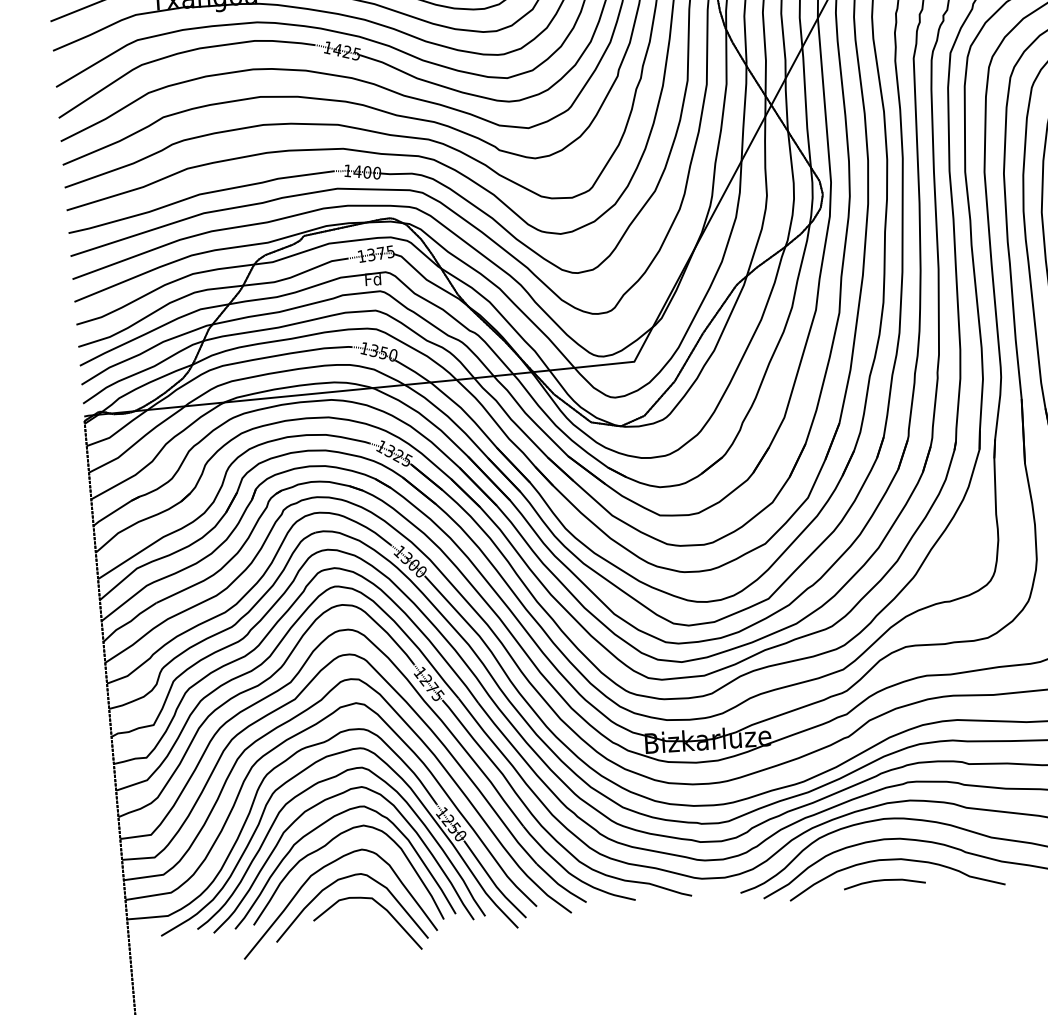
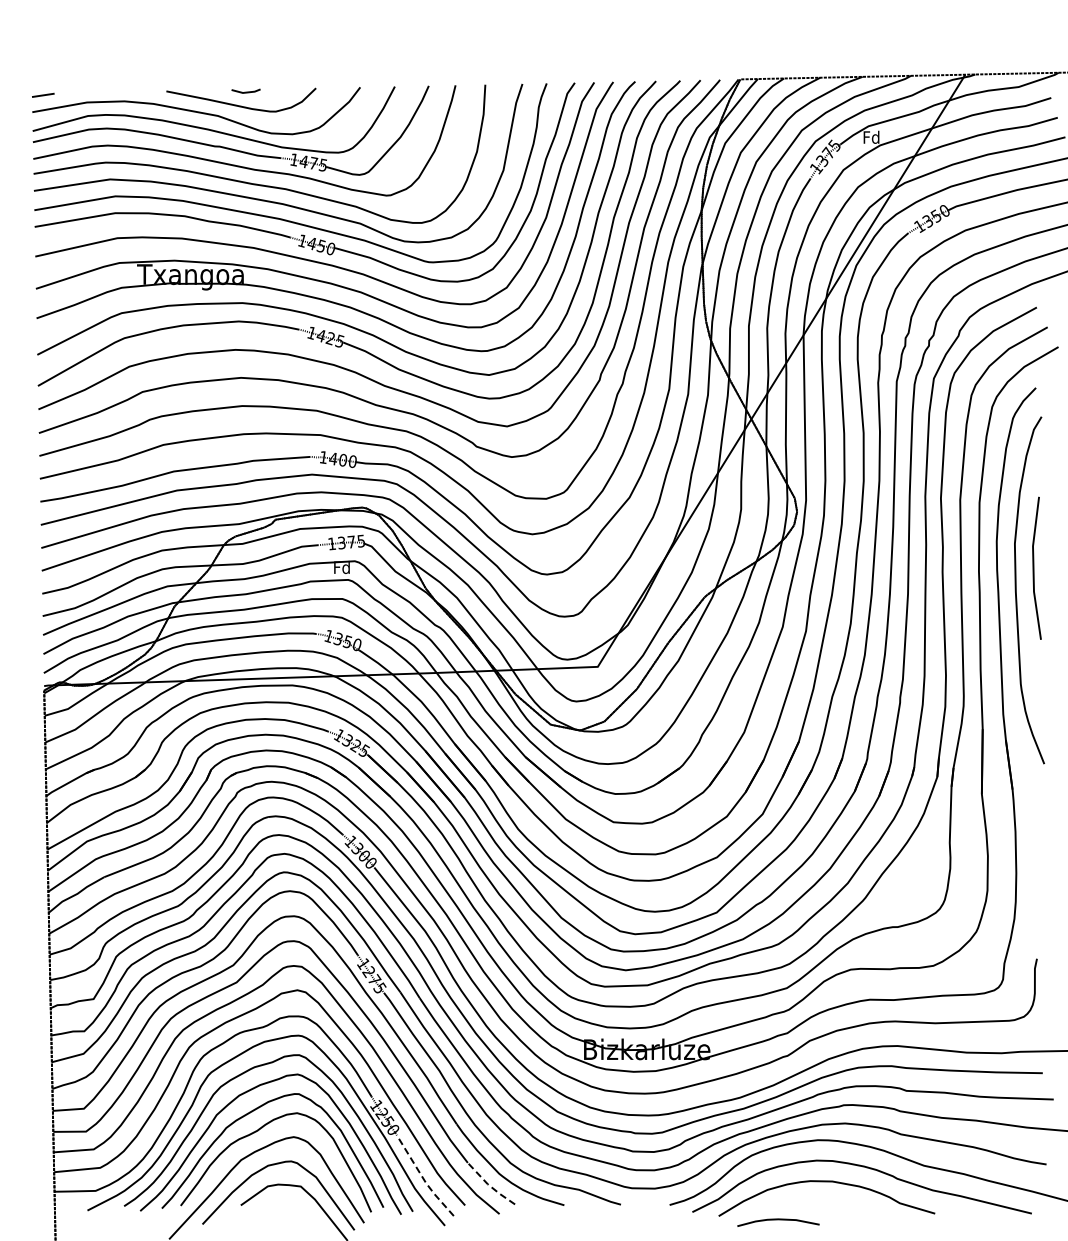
curve: (884, 881) -> (778, 1220), moved
line: (492, 882) -> (422, 1178), solid -> dashed
line: (559, 885) -> (489, 1185), solid -> dashed

